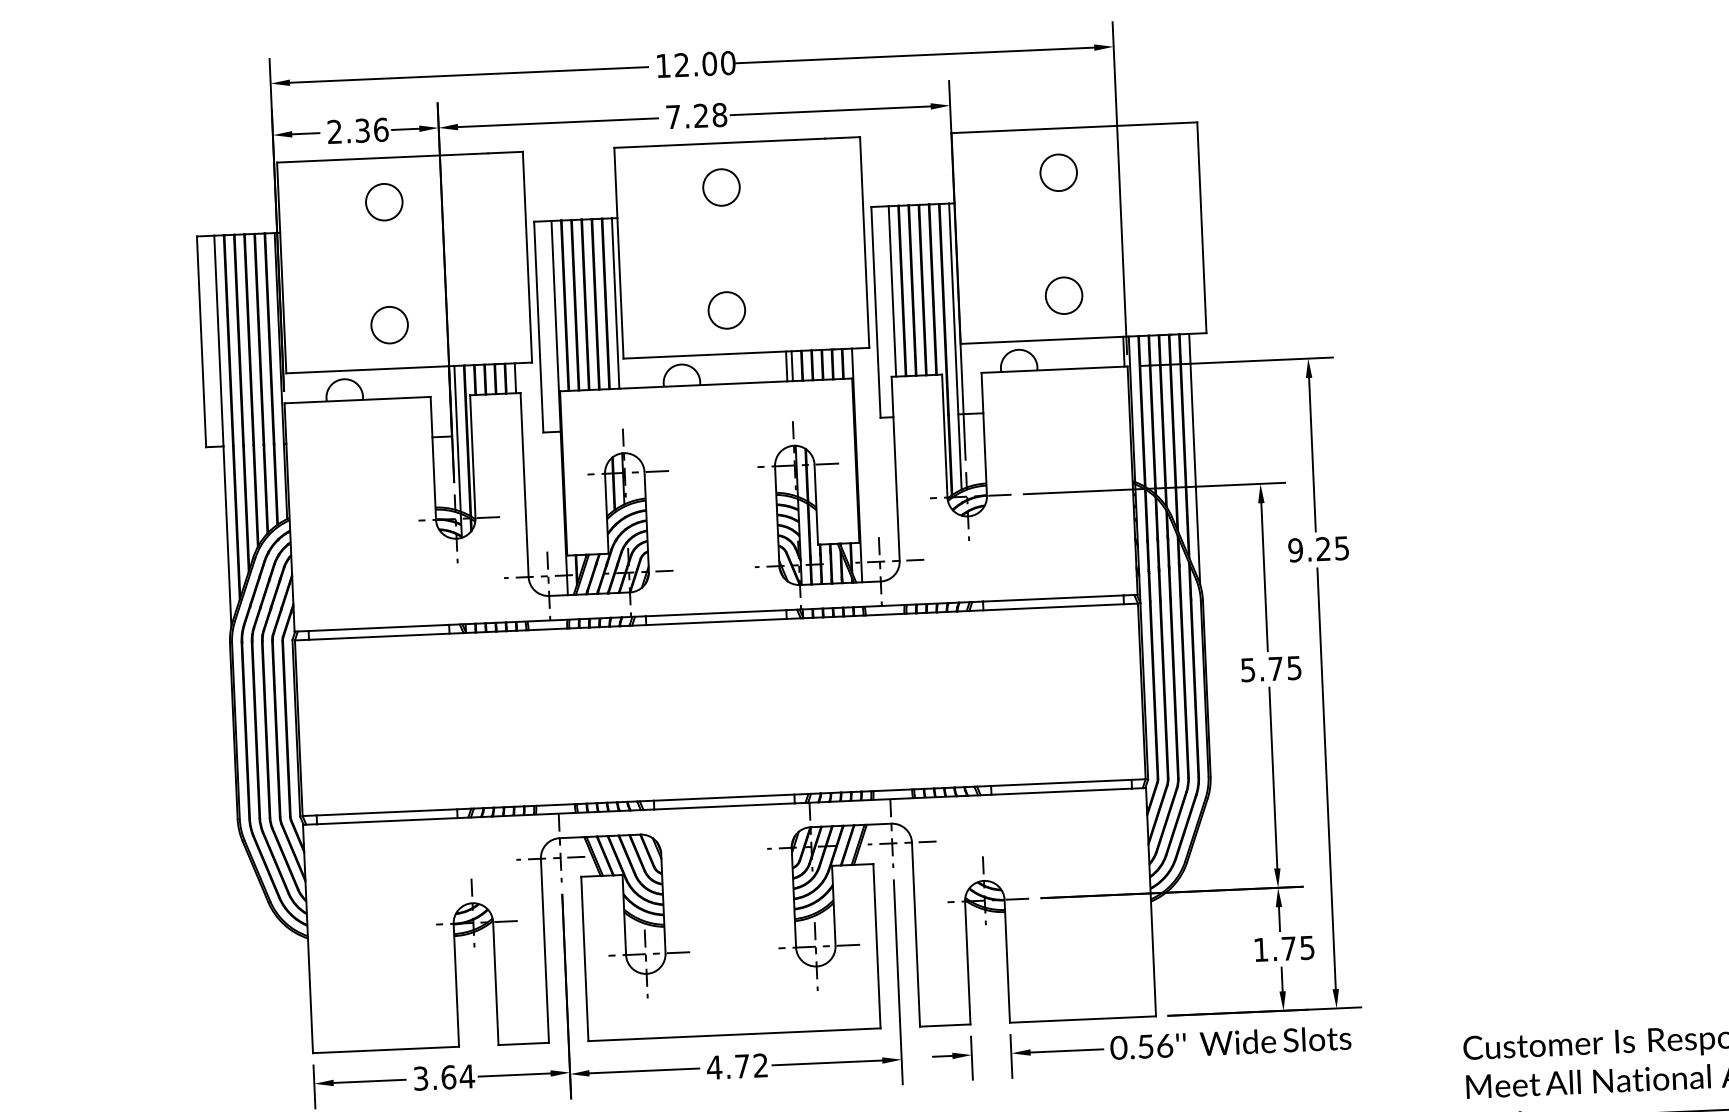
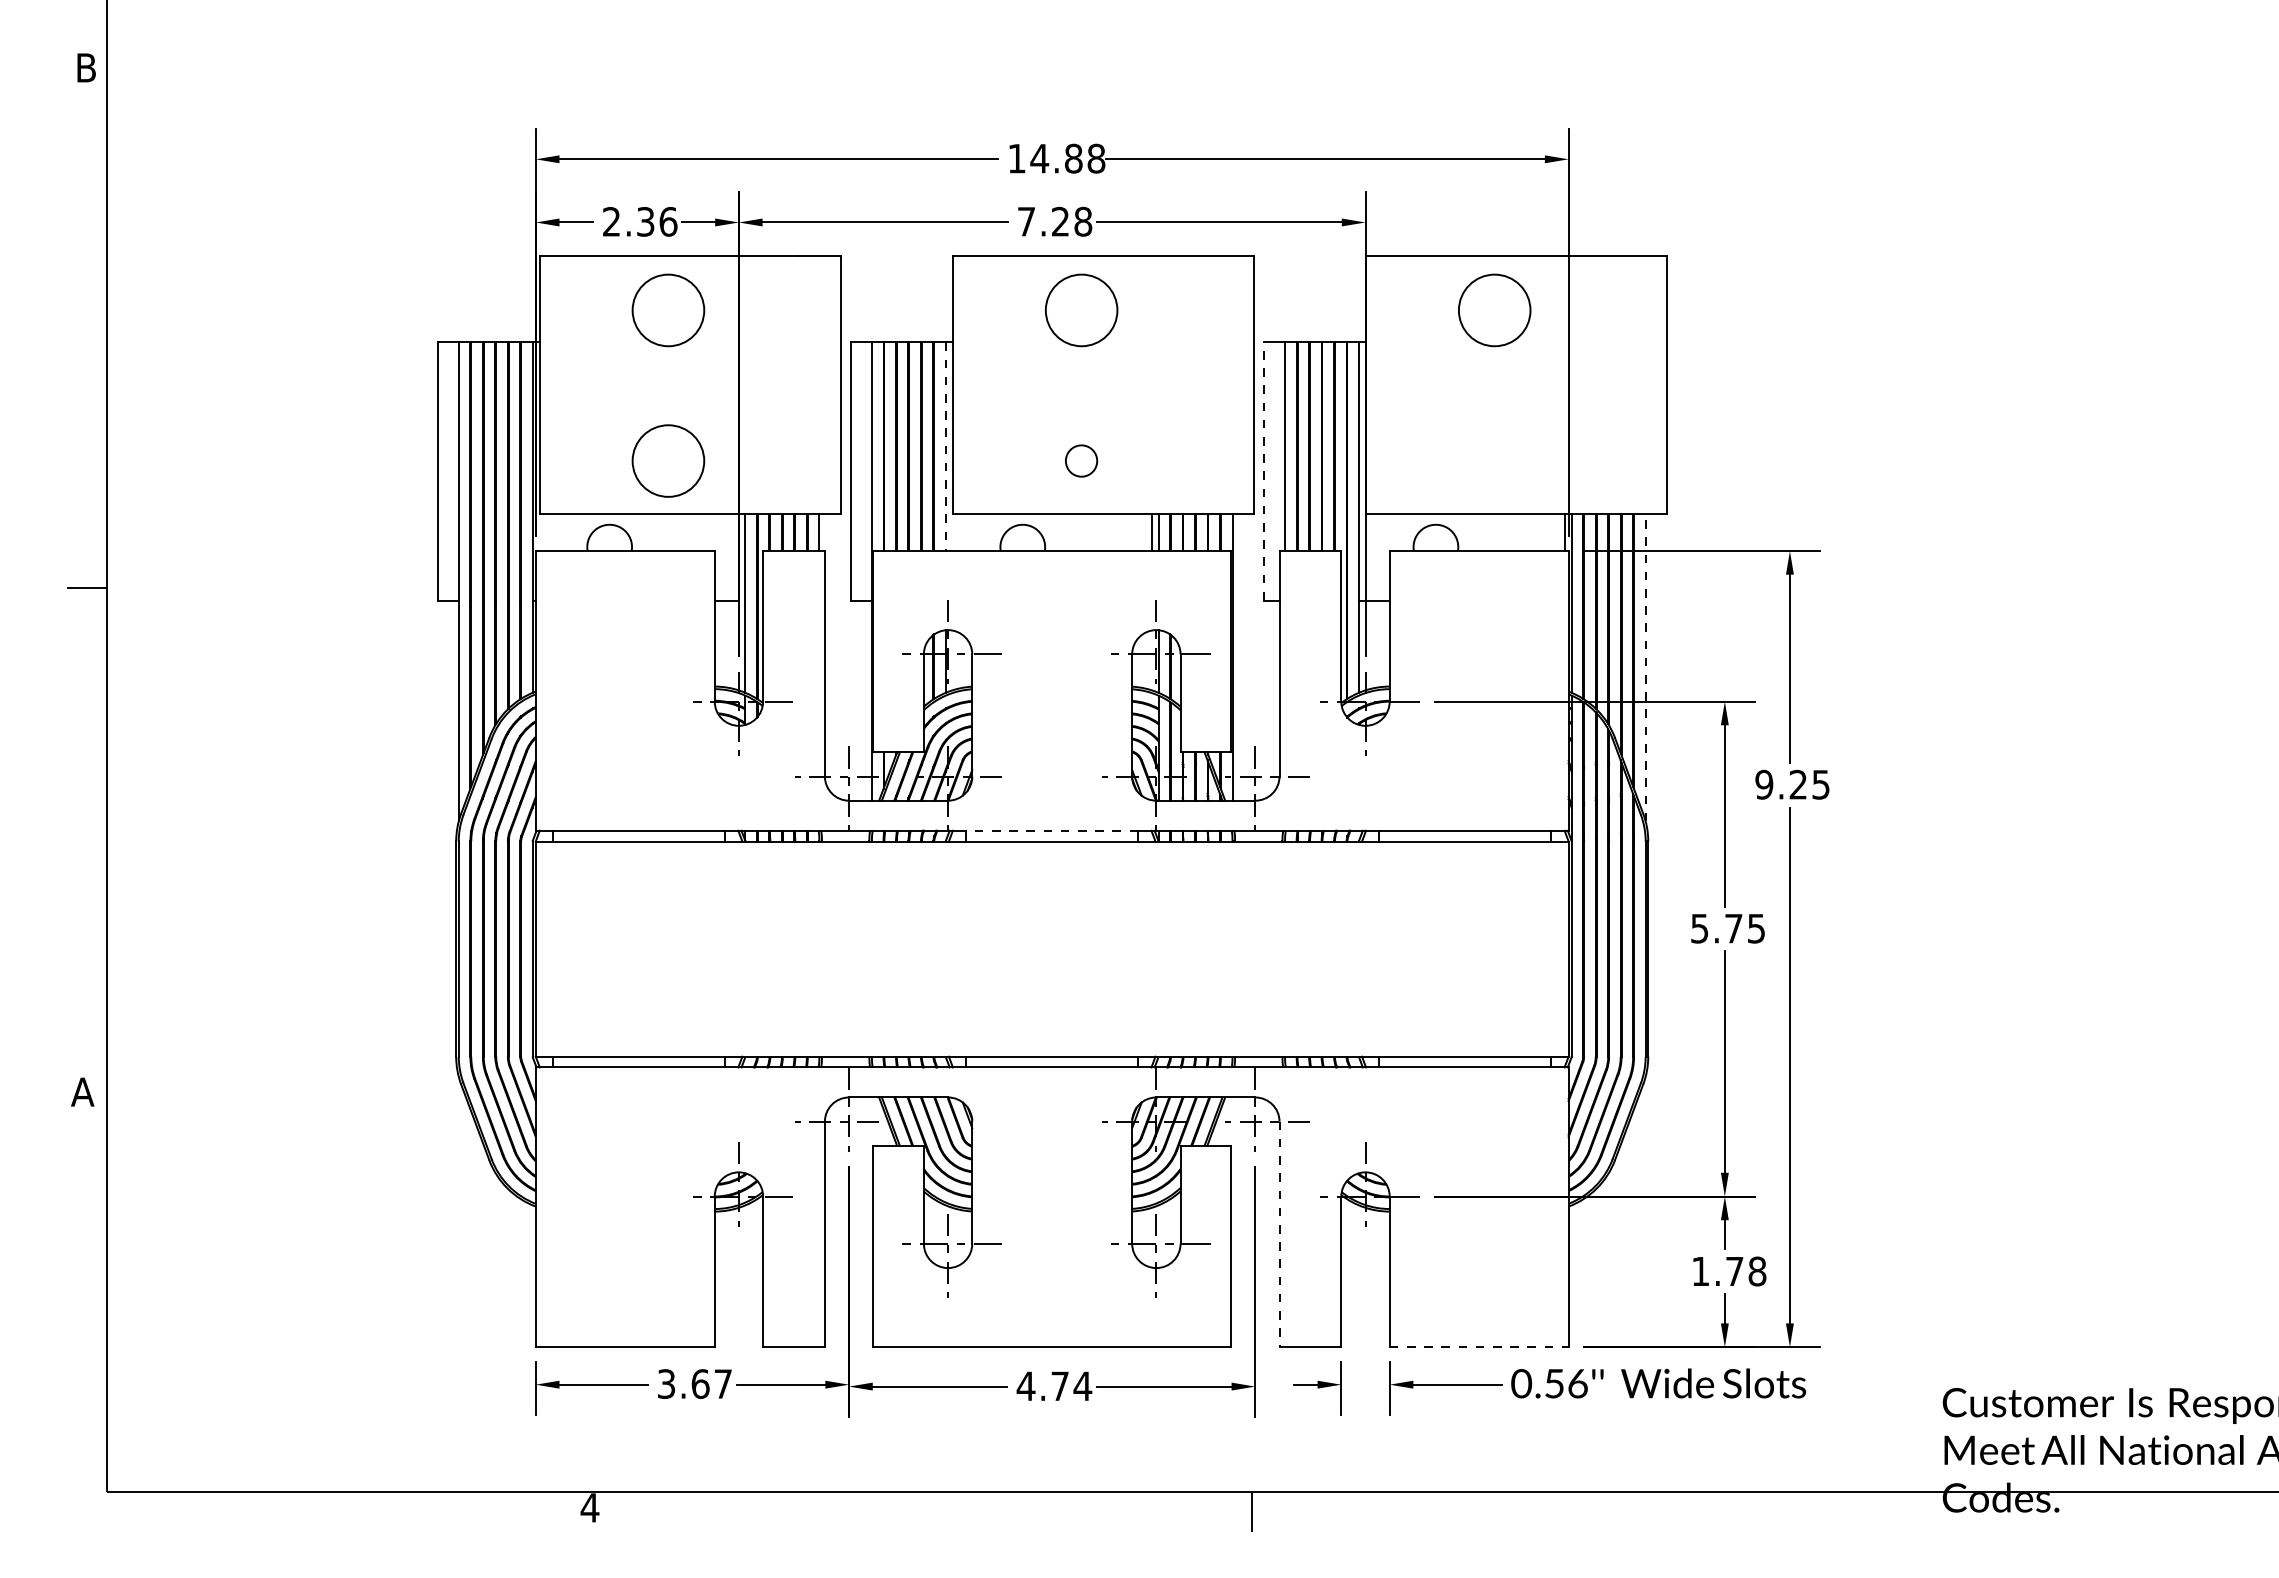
text: (704, 63) -> (1067, 158), 12.00 -> 14.88
circle: (1058, 172) -> (1494, 310), size x1.6
circle: (721, 187) -> (1081, 310), size x1.6
circle: (384, 202) -> (668, 310), size x1.6
circle: (1063, 295) -> (1494, 460), removed
line: (615, 304) -> (945, 447), solid -> dashed
circle: (726, 309) -> (1081, 460), size x0.7
line: (875, 311) -> (1263, 470), solid -> dashed
circle: (389, 324) -> (668, 460), size x1.6
line: (1194, 458) -> (1645, 667), solid -> dashed
line: (715, 613) -> (1051, 830), solid -> dashed
line: (915, 934) -> (1279, 1234), solid -> dashed
text: (1307, 947) -> (1757, 1271), 1.75 -> 1.78
line: (1083, 1019) -> (1479, 1347), solid -> dashed
text: (760, 1064) -> (1082, 1385), 4.72 -> 4.74
text: (466, 1076) -> (722, 1383), 3.64 -> 3.67

